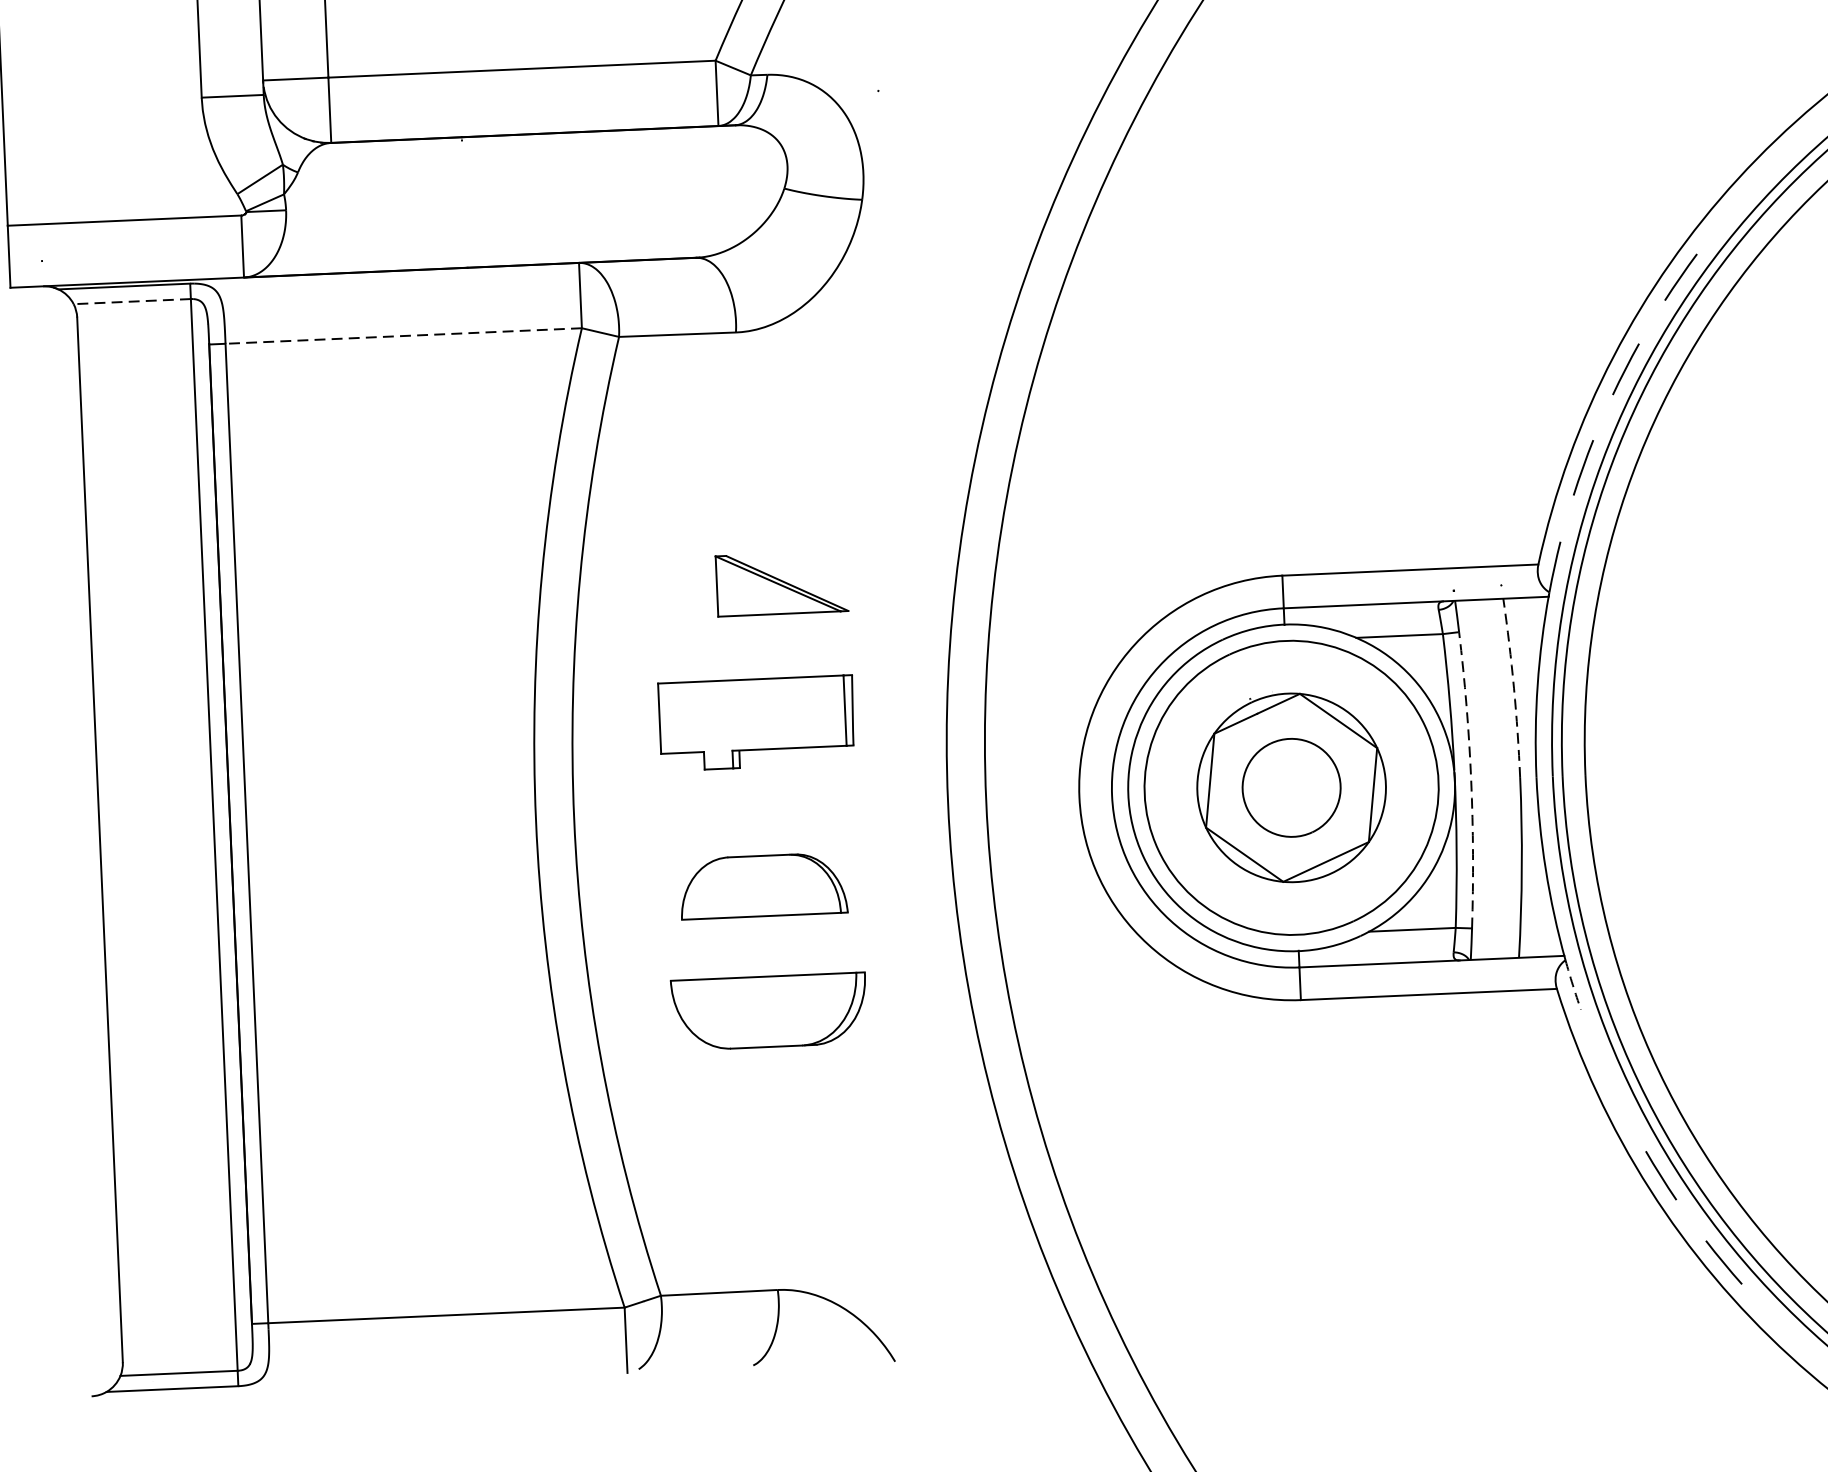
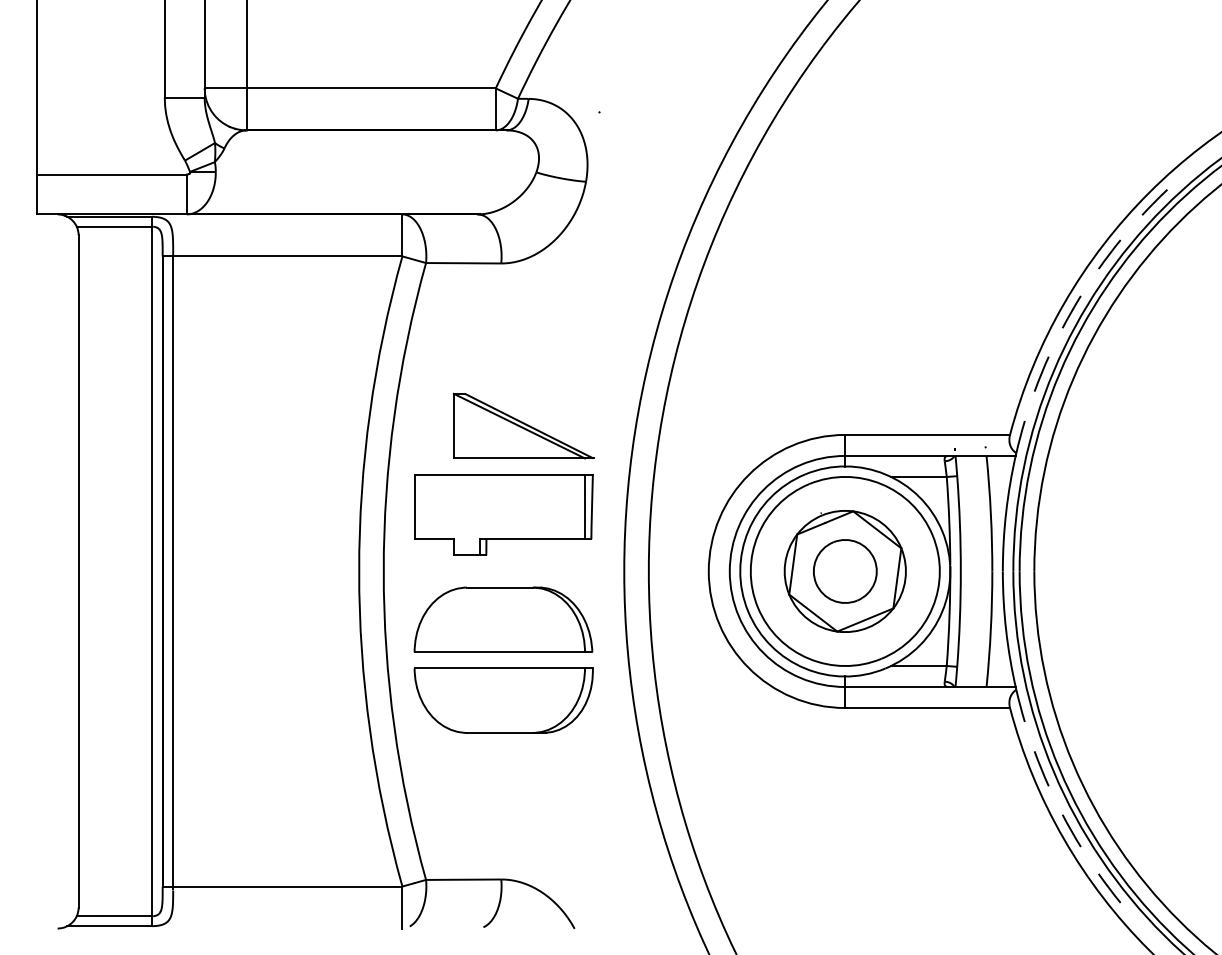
line: (1747, 193) -> (1154, 202), added
line: (132, 301) -> (114, 226), dashed -> solid
line: (403, 336) -> (287, 256), dashed -> solid
part: (781, 582) -> (523, 425), size x1.67
arc: (1513, 687) -> (990, 513), dashed -> solid
part: (756, 722) -> (503, 514), size x1.43
arc: (1470, 780) -> (960, 571), dashed -> solid
part: (763, 885) -> (503, 619), size x1.67
arc: (1573, 984) -> (1020, 705), dashed -> solid
part: (769, 1011) -> (503, 700), size x1.43
line: (1609, 1080) -> (1041, 768), added

